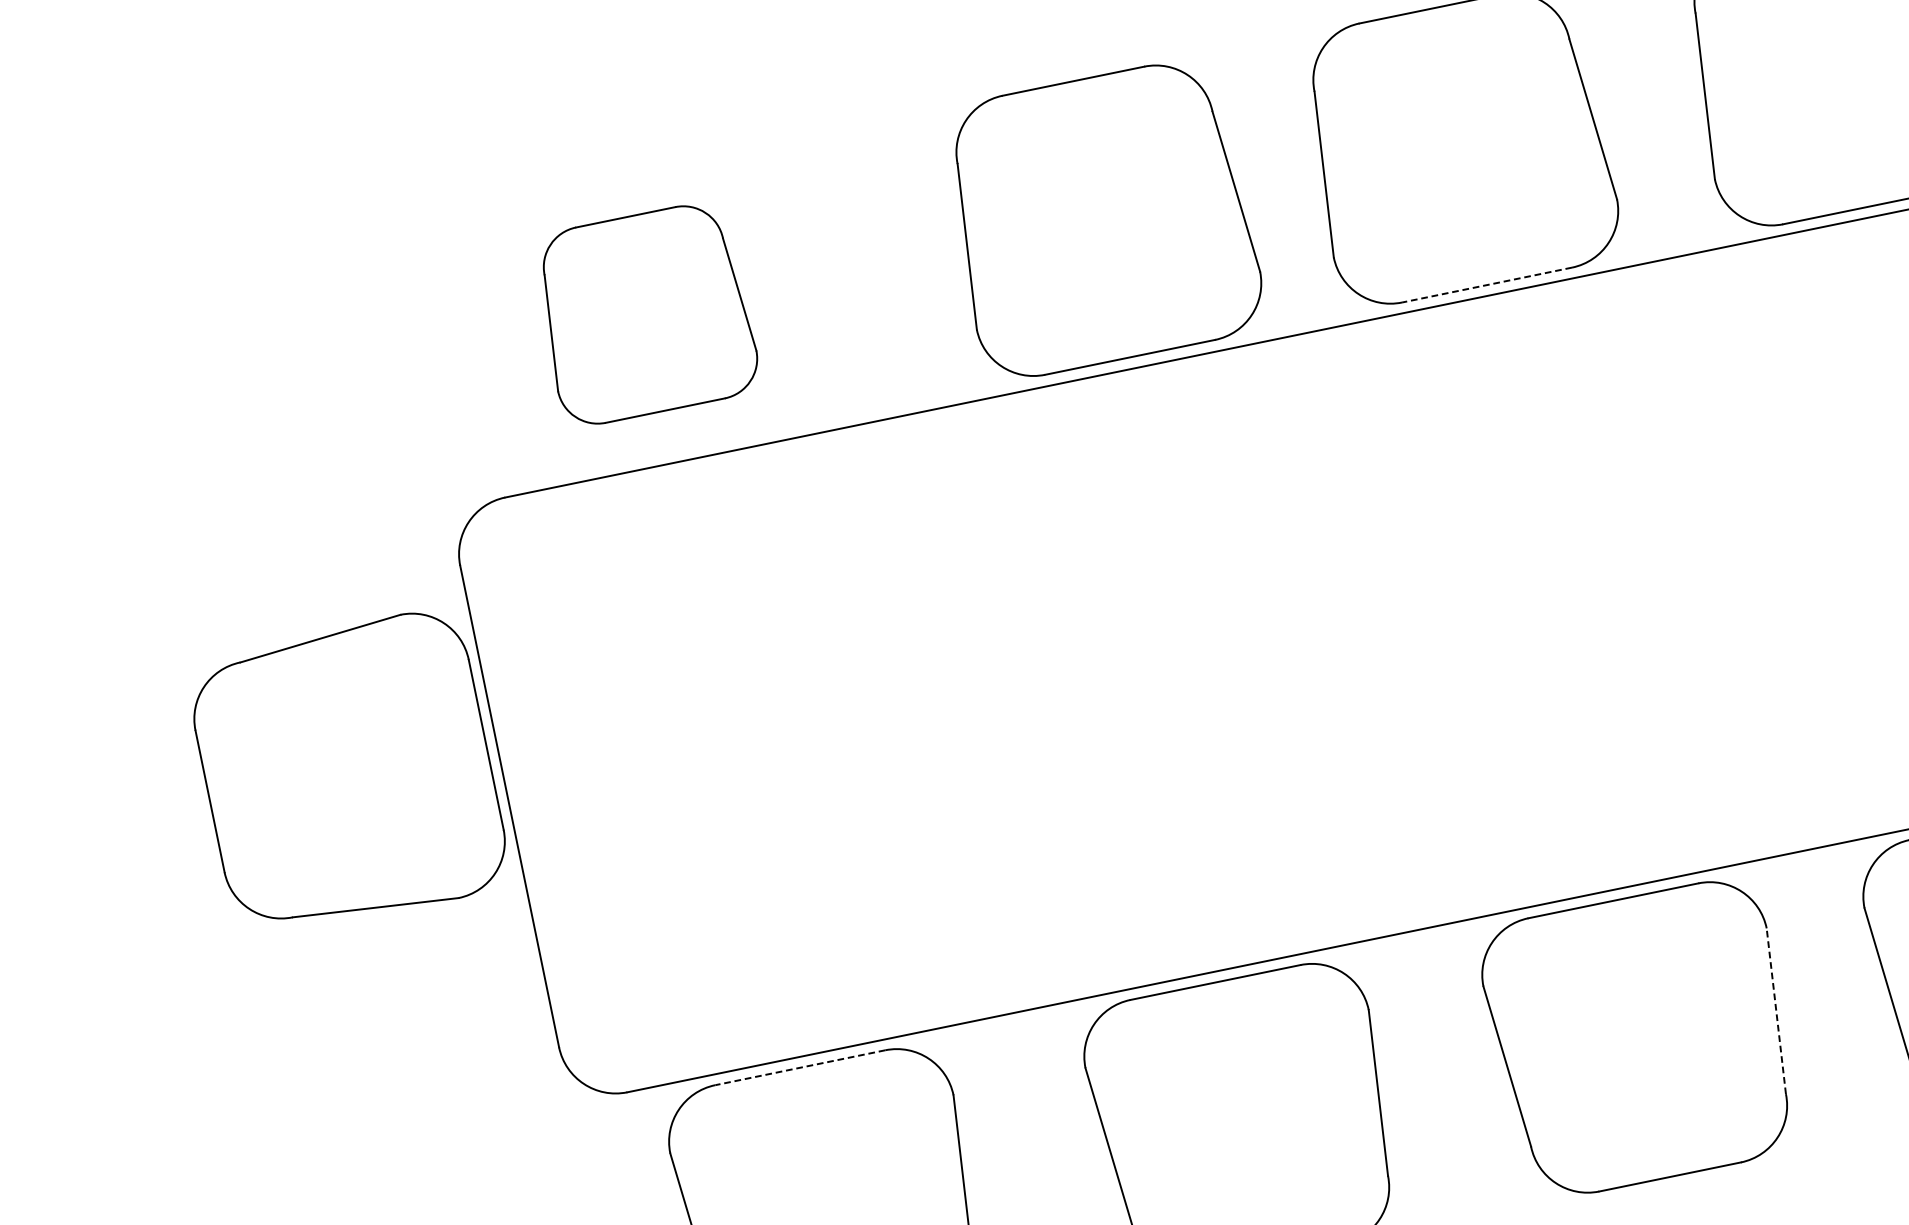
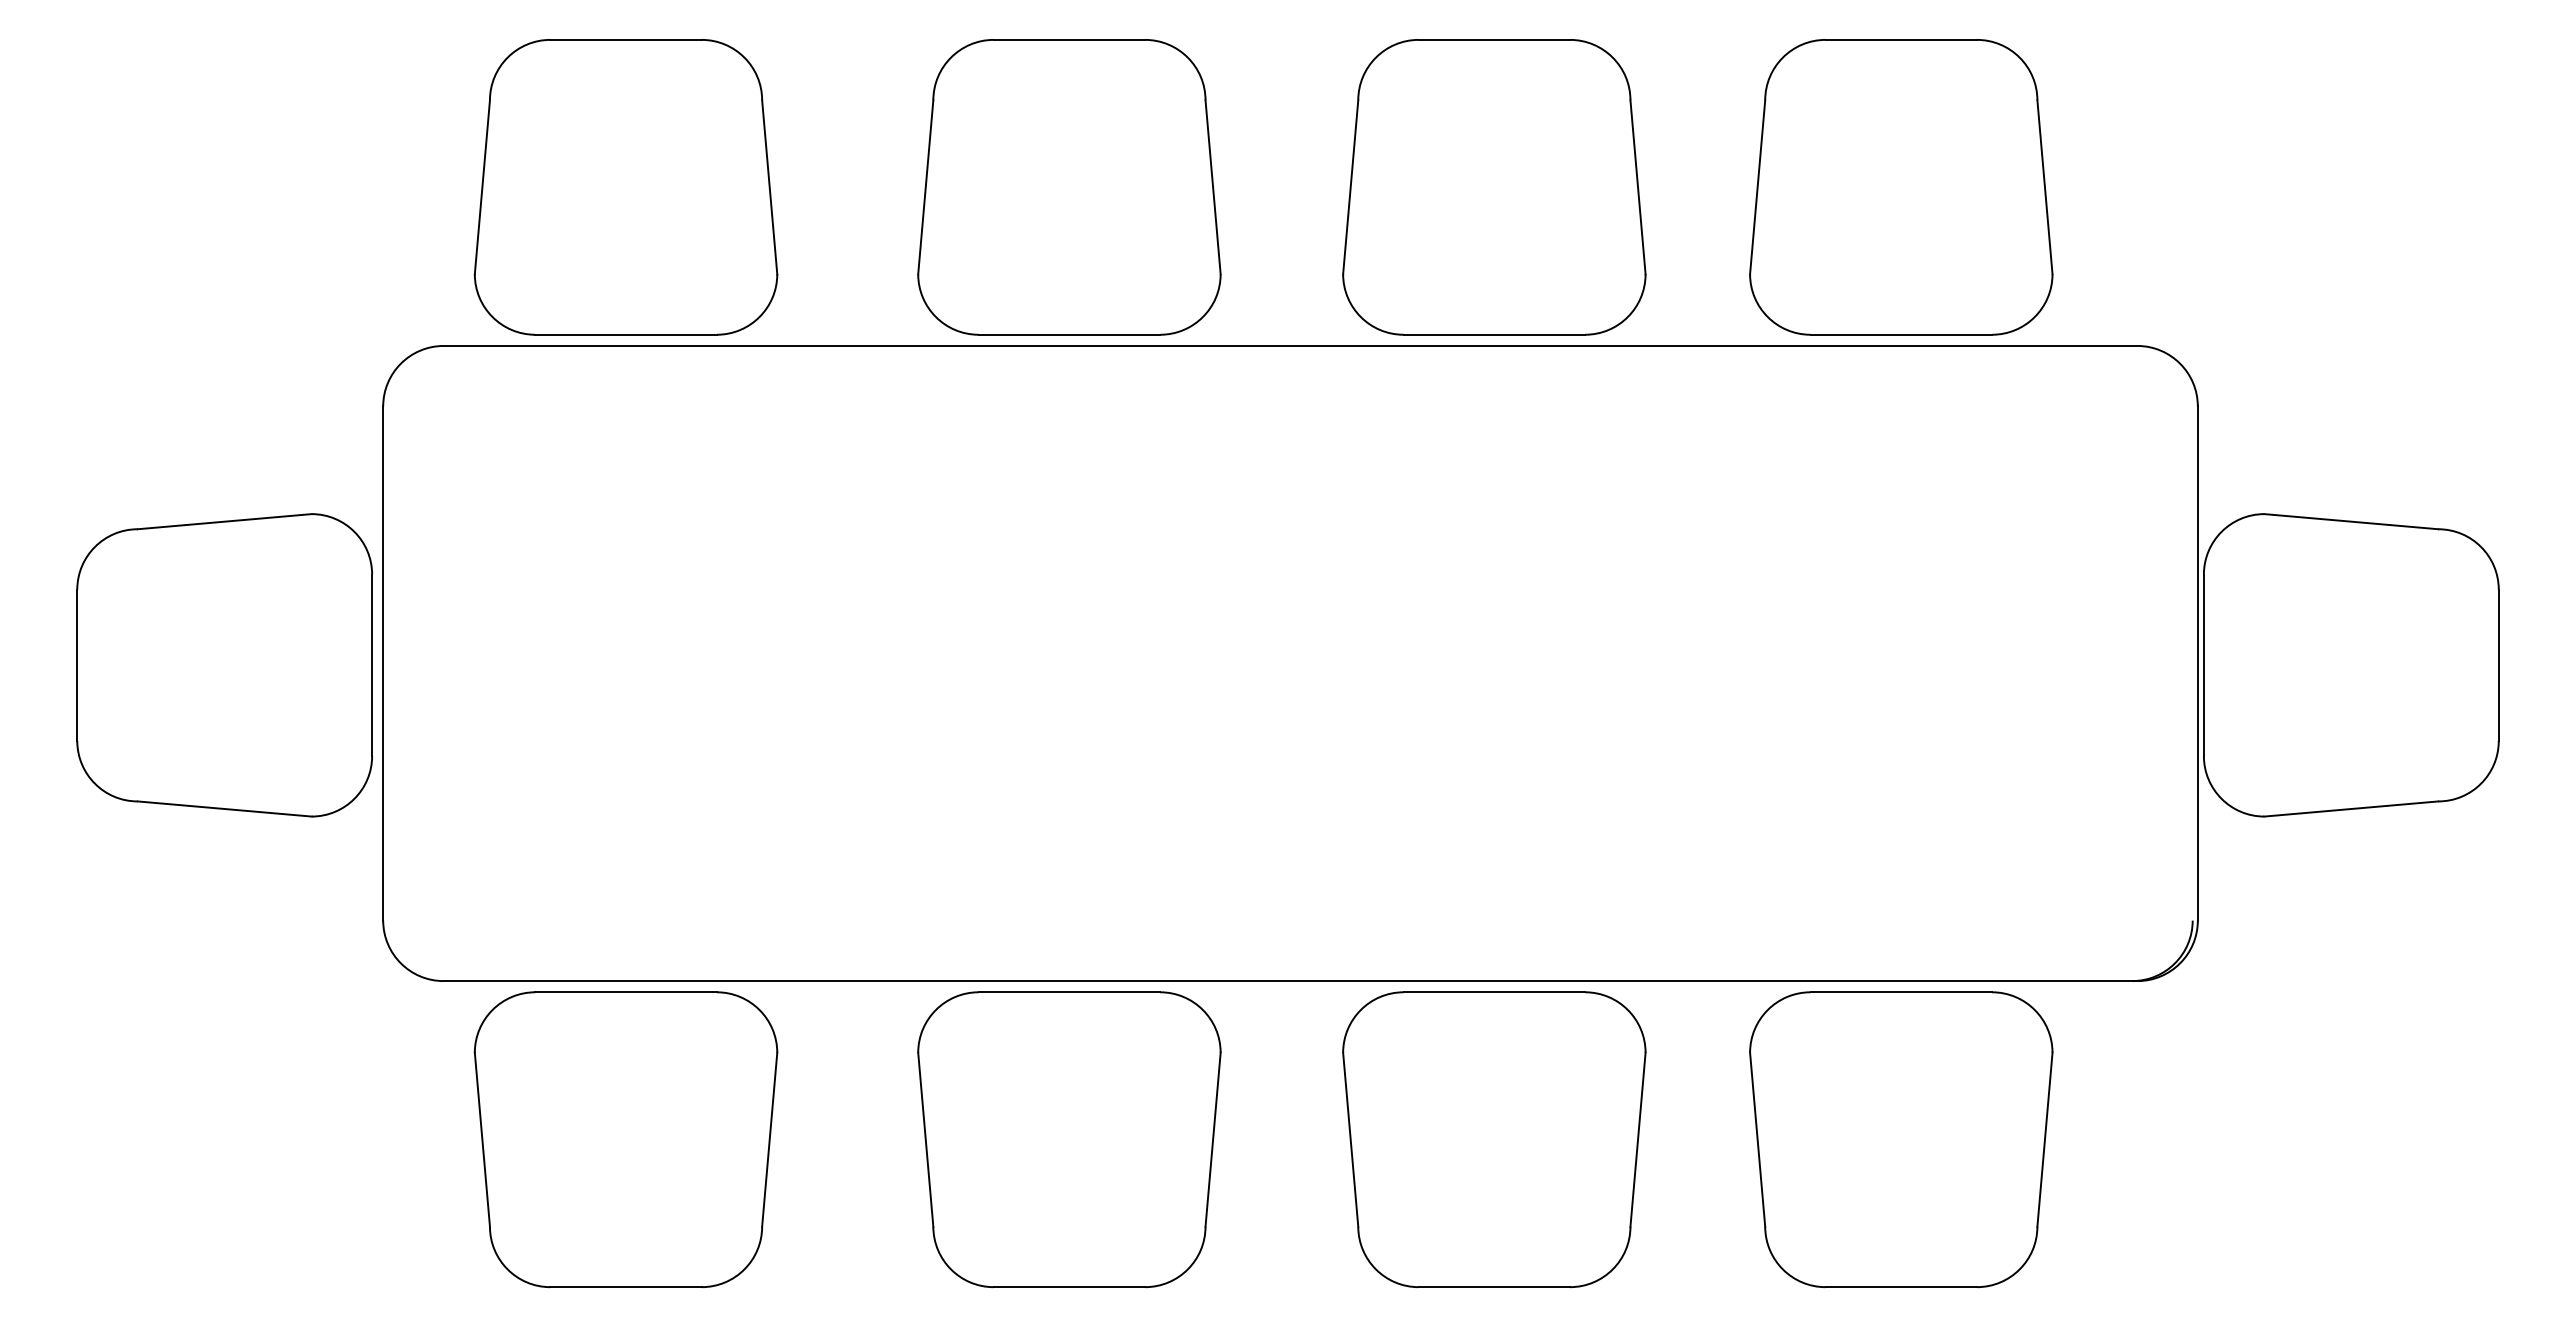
part: (1101, 219) -> (1069, 187), moved
line: (1487, 284) -> (1494, 334), dashed -> solid
part: (645, 314) -> (625, 187), size x1.43
part: (347, 773) -> (224, 665), moved
line: (1776, 1010) -> (1638, 1139), dashed -> solid
line: (800, 1067) -> (626, 992), dashed -> solid

